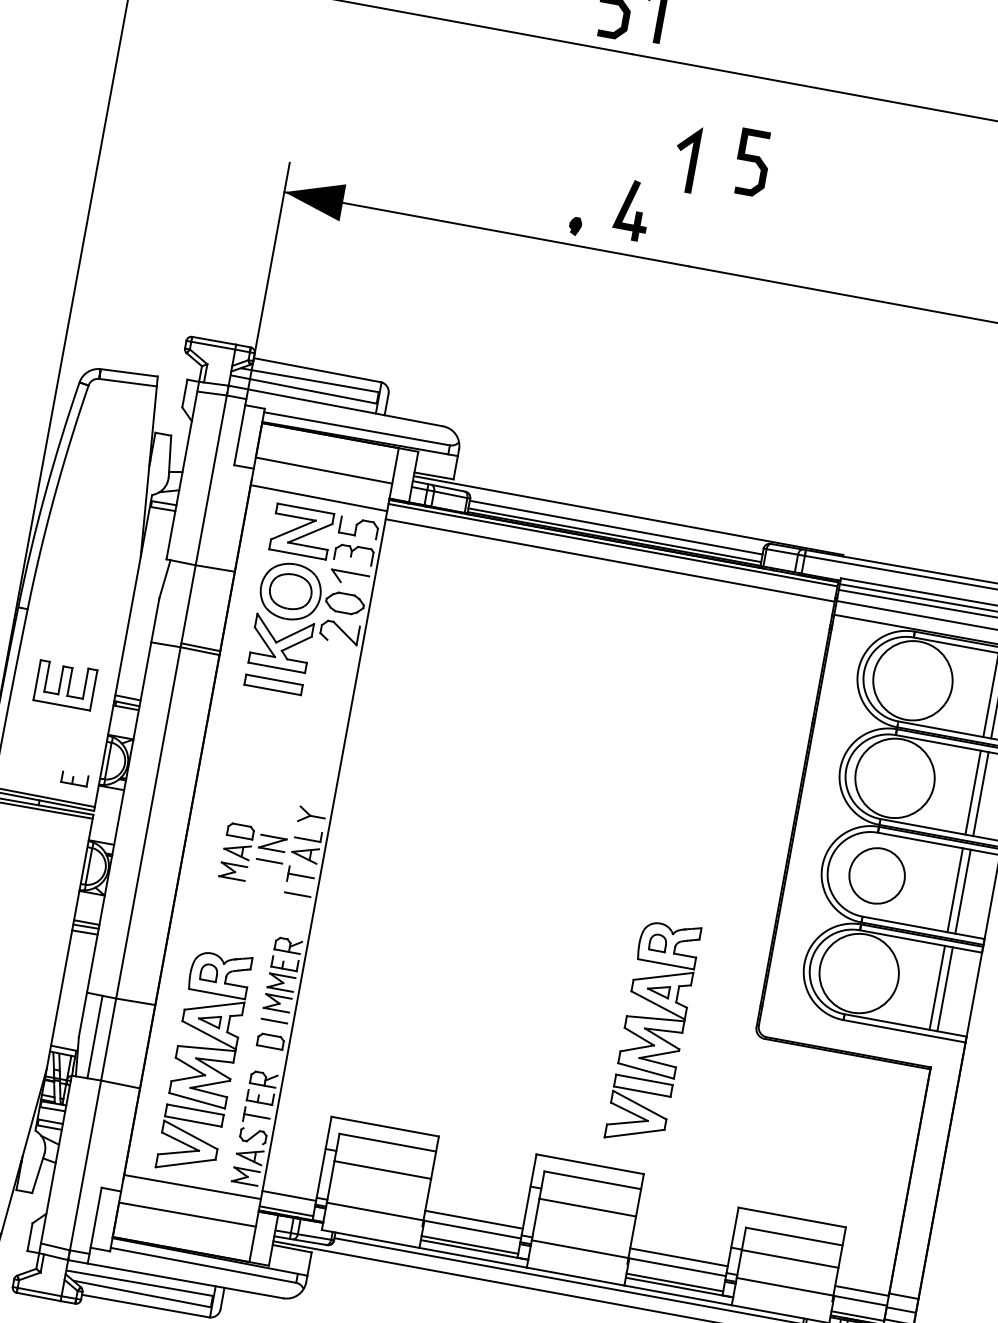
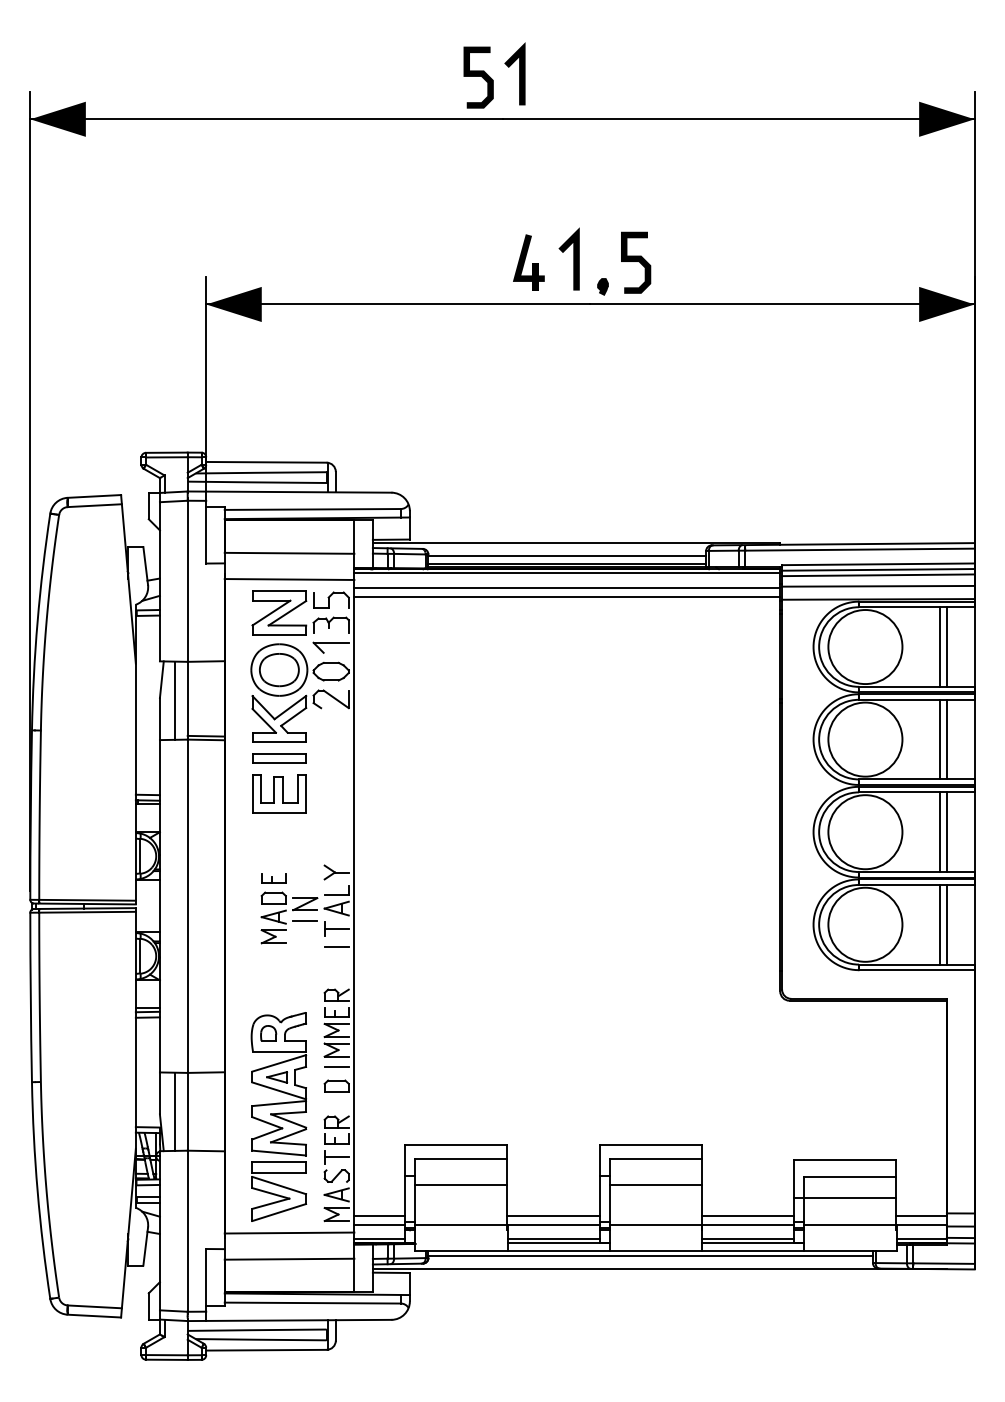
line: (690, 158) -> (573, 258), moved
curve: (753, 161) -> (636, 261), moved
part: (574, 225) -> (602, 286), moved
line: (608, 569) -> (567, 596), added
line: (174, 603) -> (174, 700), added
part: (65, 684) -> (279, 793), moved
part: (74, 779) -> (273, 878), moved
circle: (877, 876) -> (865, 832), size x1.43
part: (652, 1032) -> (685, 1013), removed
line: (290, 1185) -> (379, 1215), added

